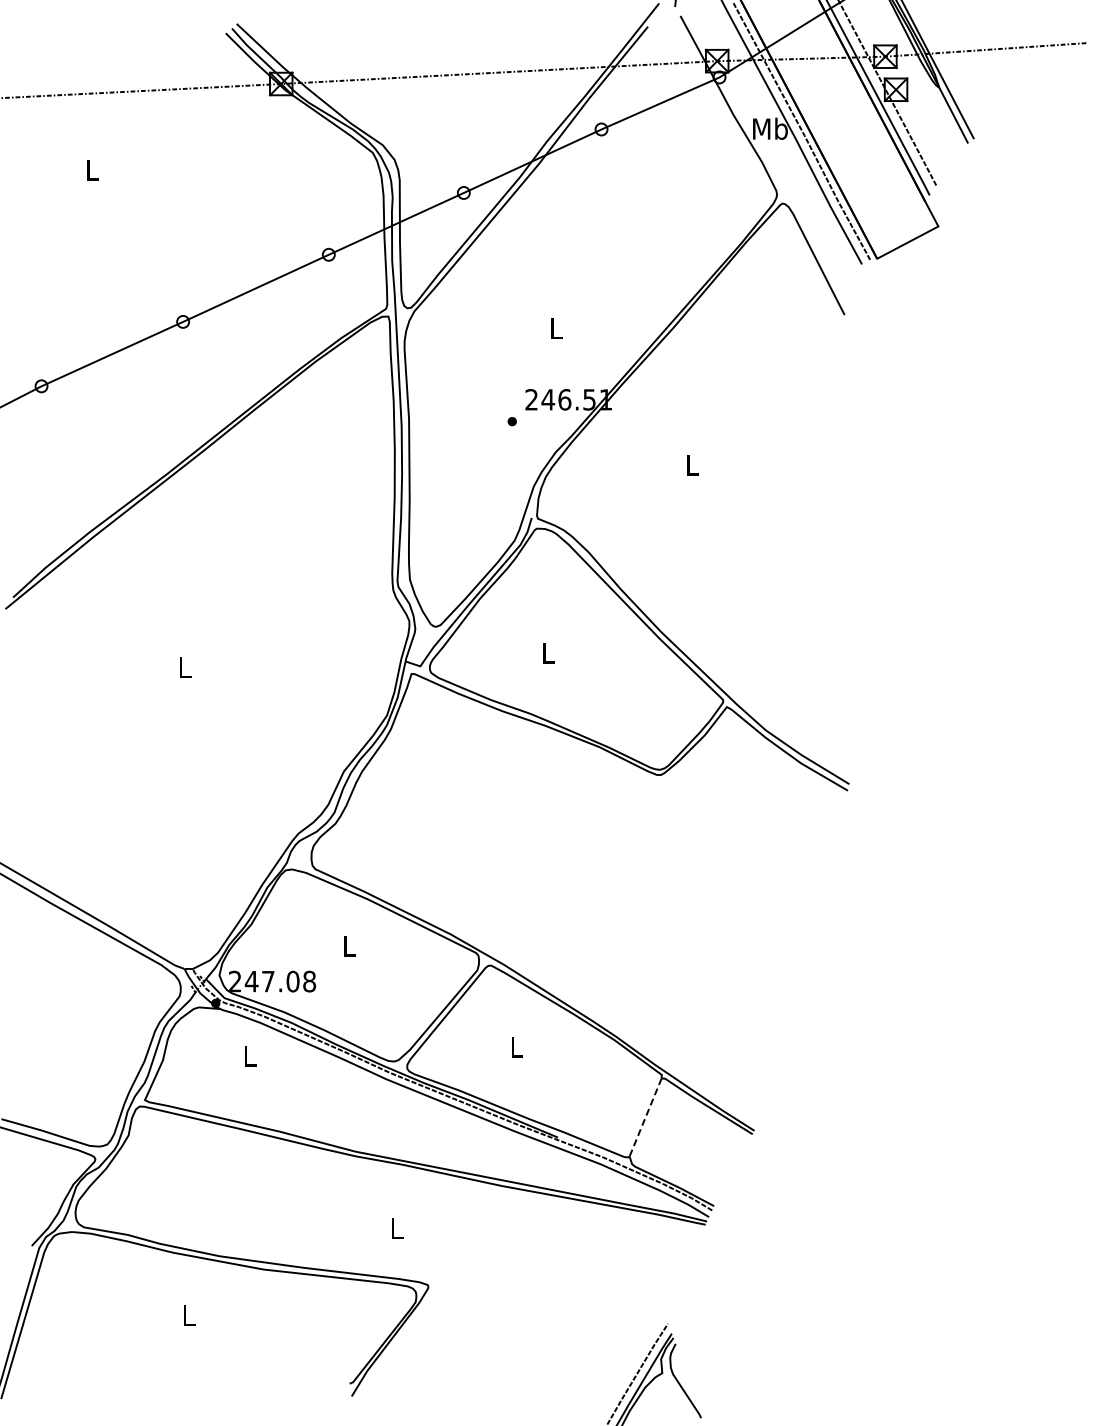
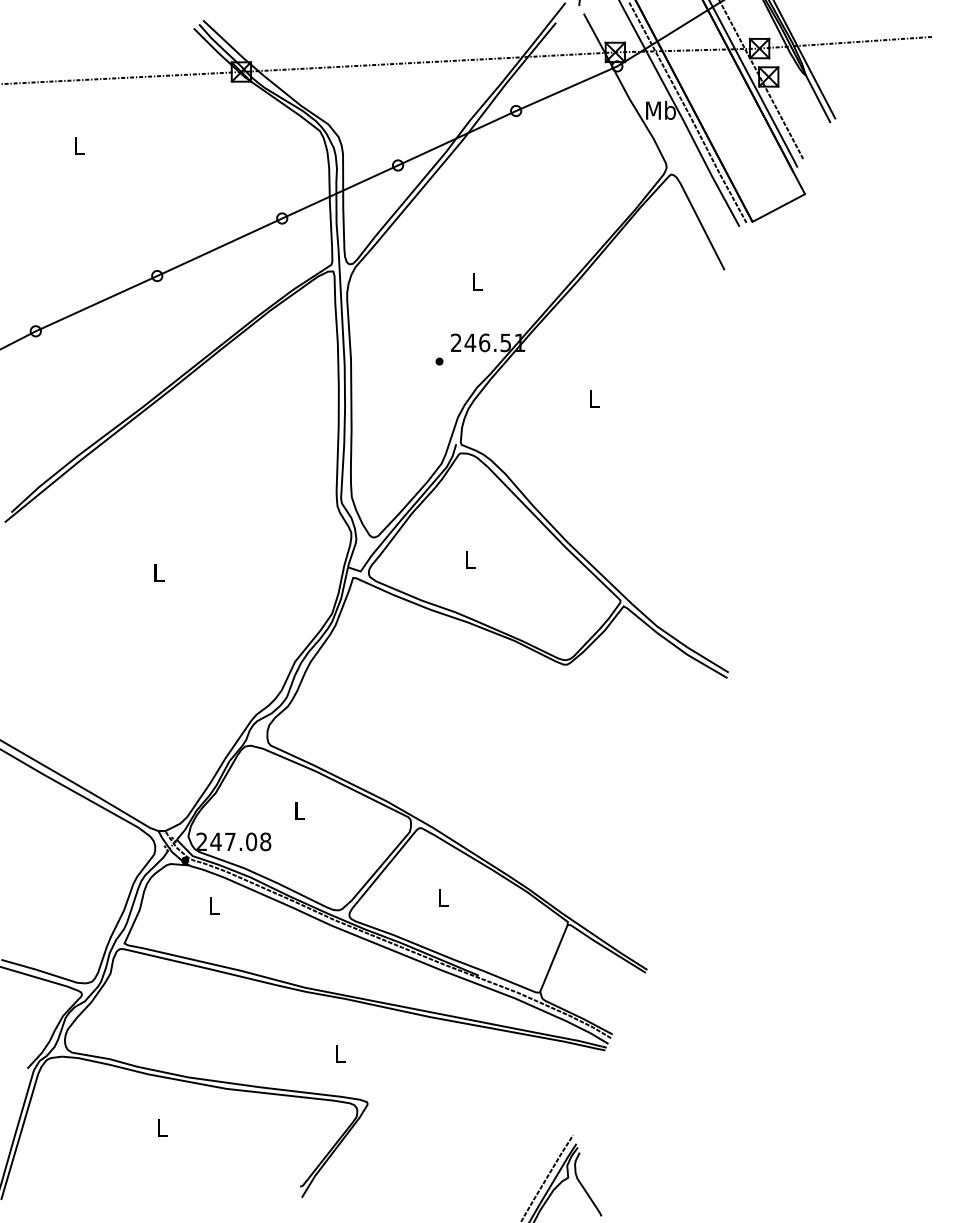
line: (645, 1117) -> (553, 958), dashed -> solid

